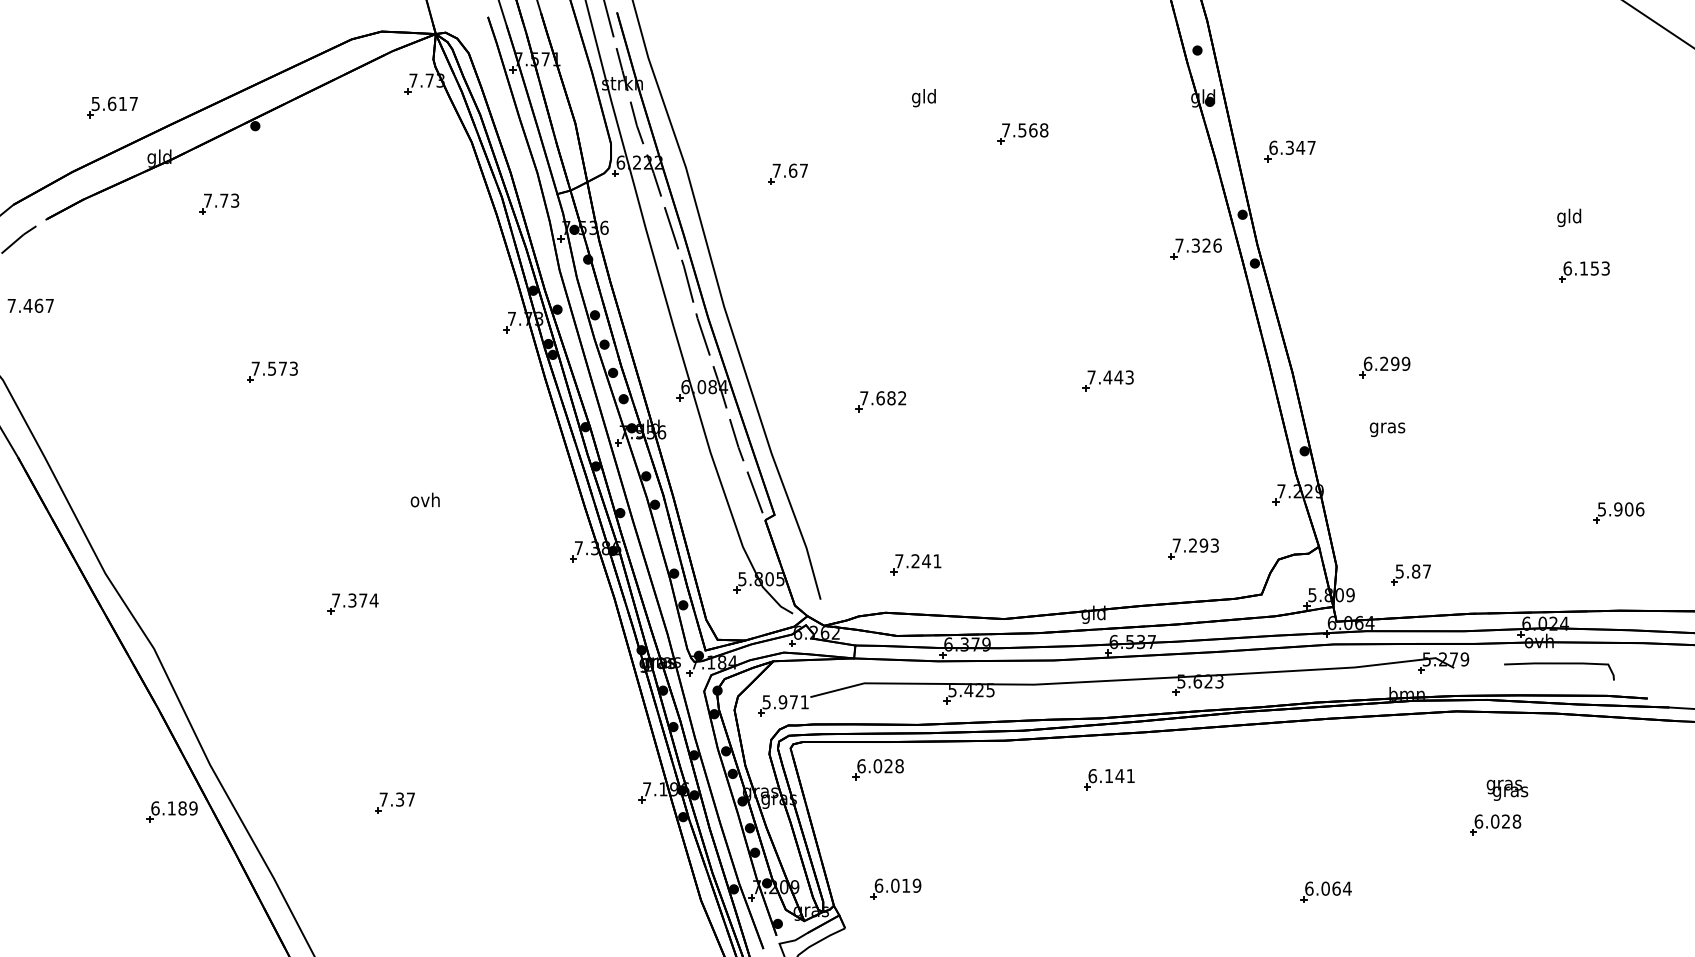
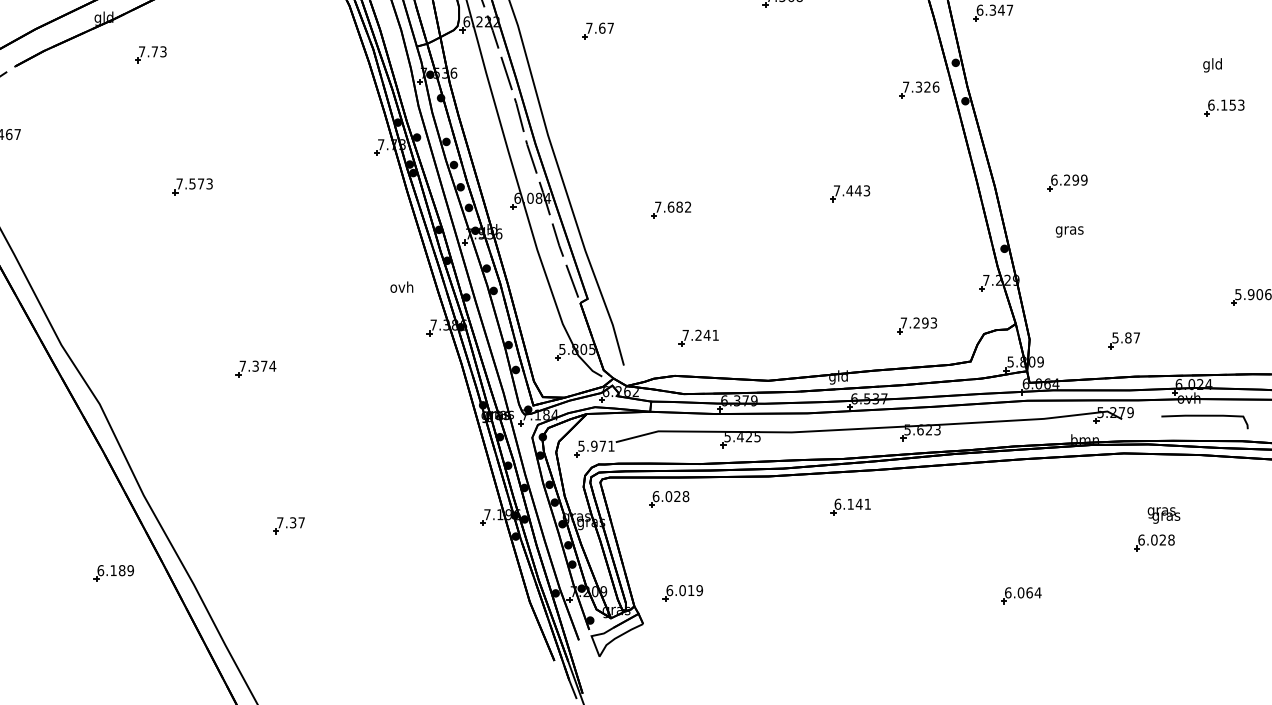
text: (424, 499) -> (401, 286), moved
part: (1410, 574) -> (1123, 340), moved
part: (171, 811) -> (113, 573), moved

